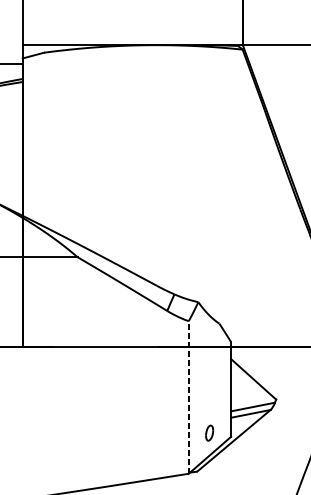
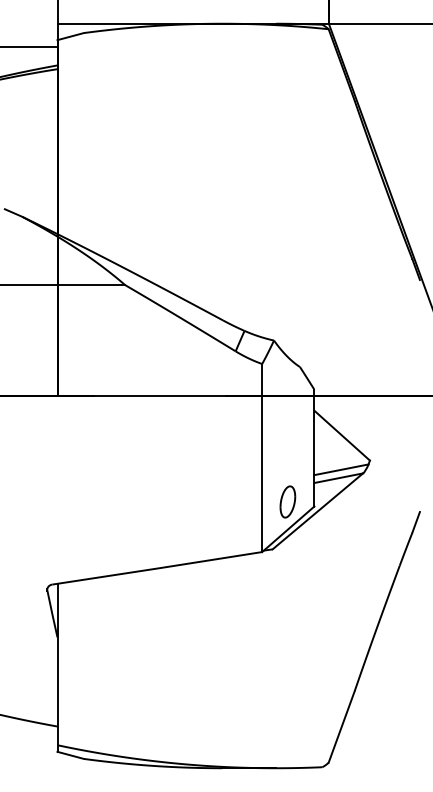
line: (189, 397) -> (262, 457), dashed -> solid
part: (209, 432) -> (287, 501), size x1.67

